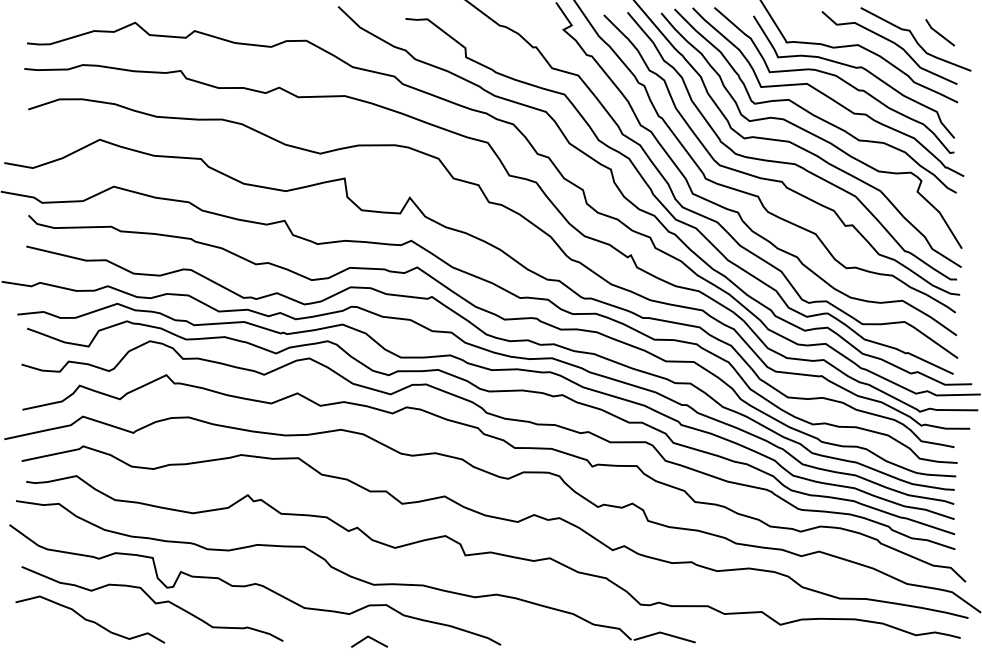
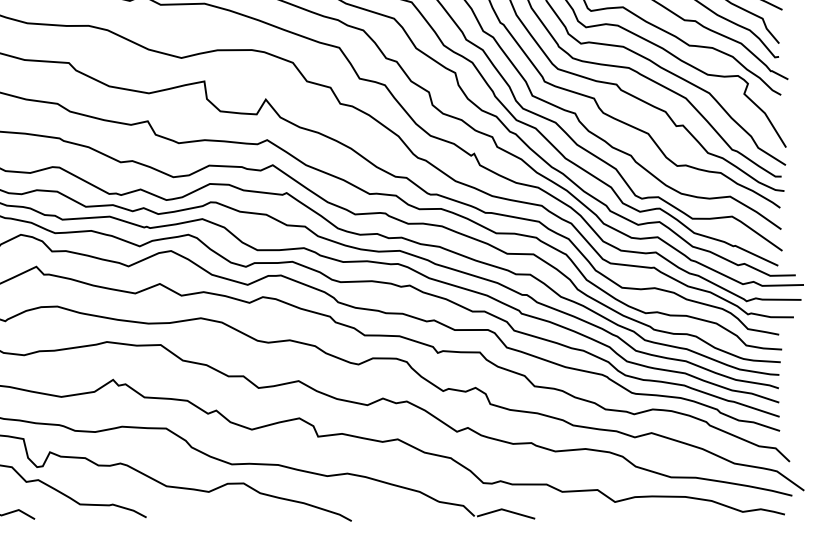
line: (371, 639) -> (229, 515), removed

